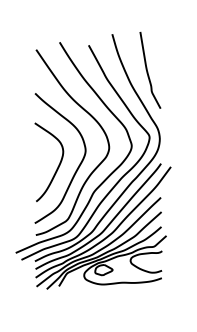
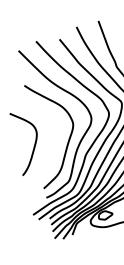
curve: (57, 166) -> (34, 144), moved

